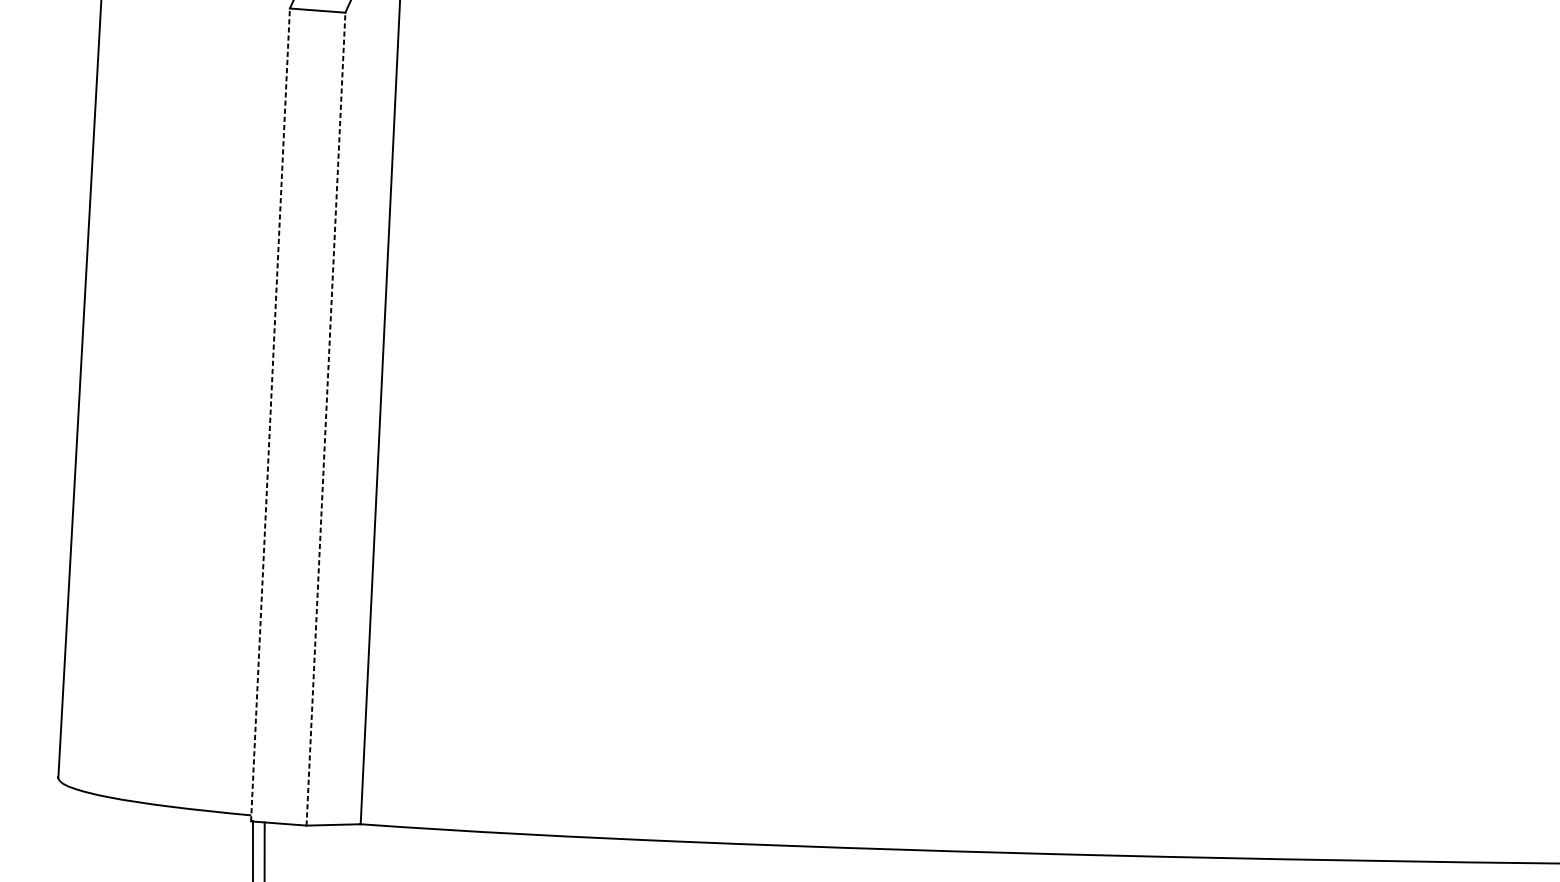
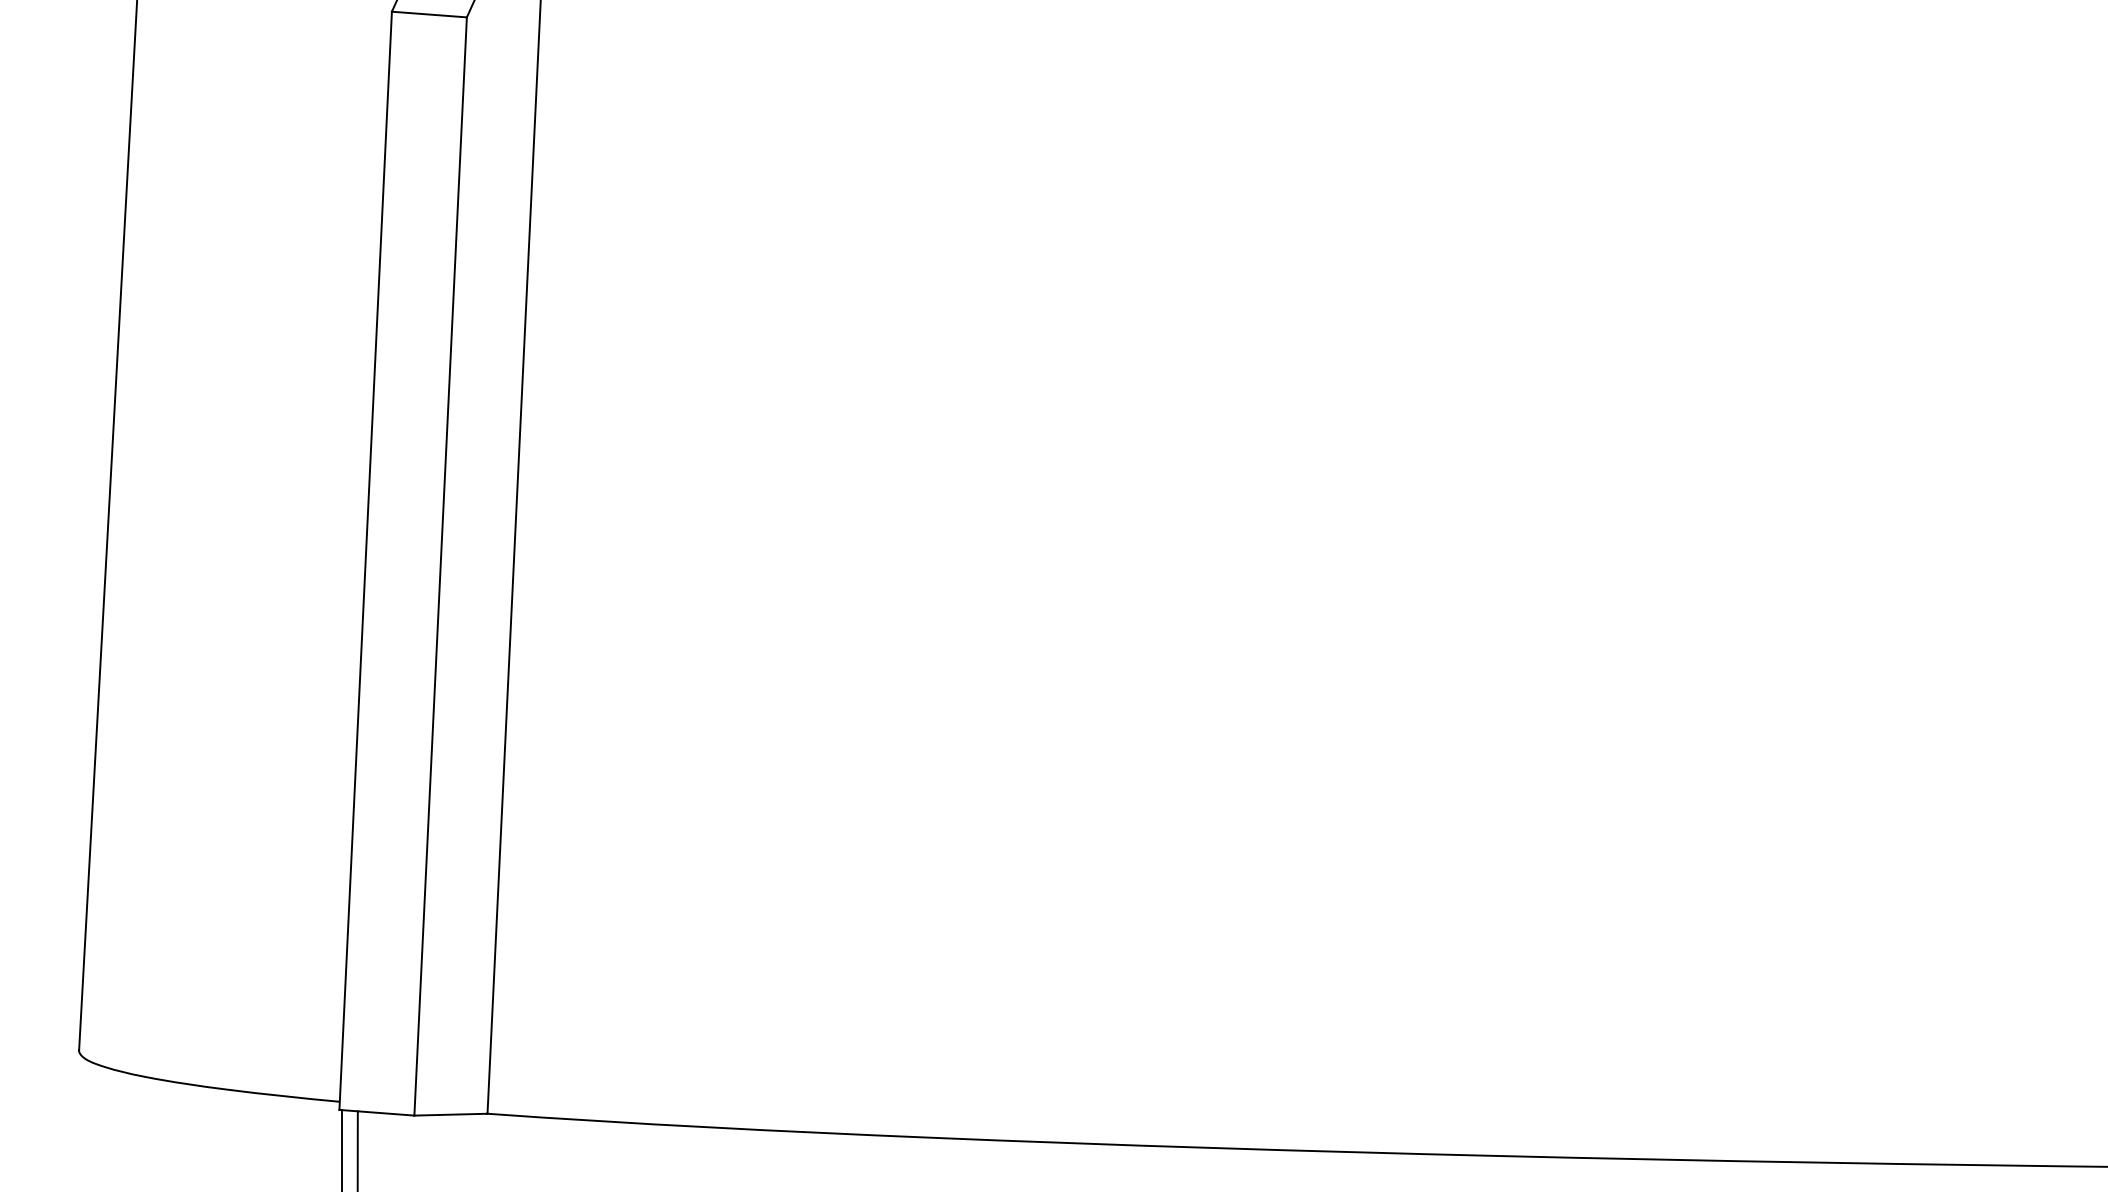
line: (270, 414) -> (365, 560), dashed -> solid
line: (325, 419) -> (440, 566), dashed -> solid

